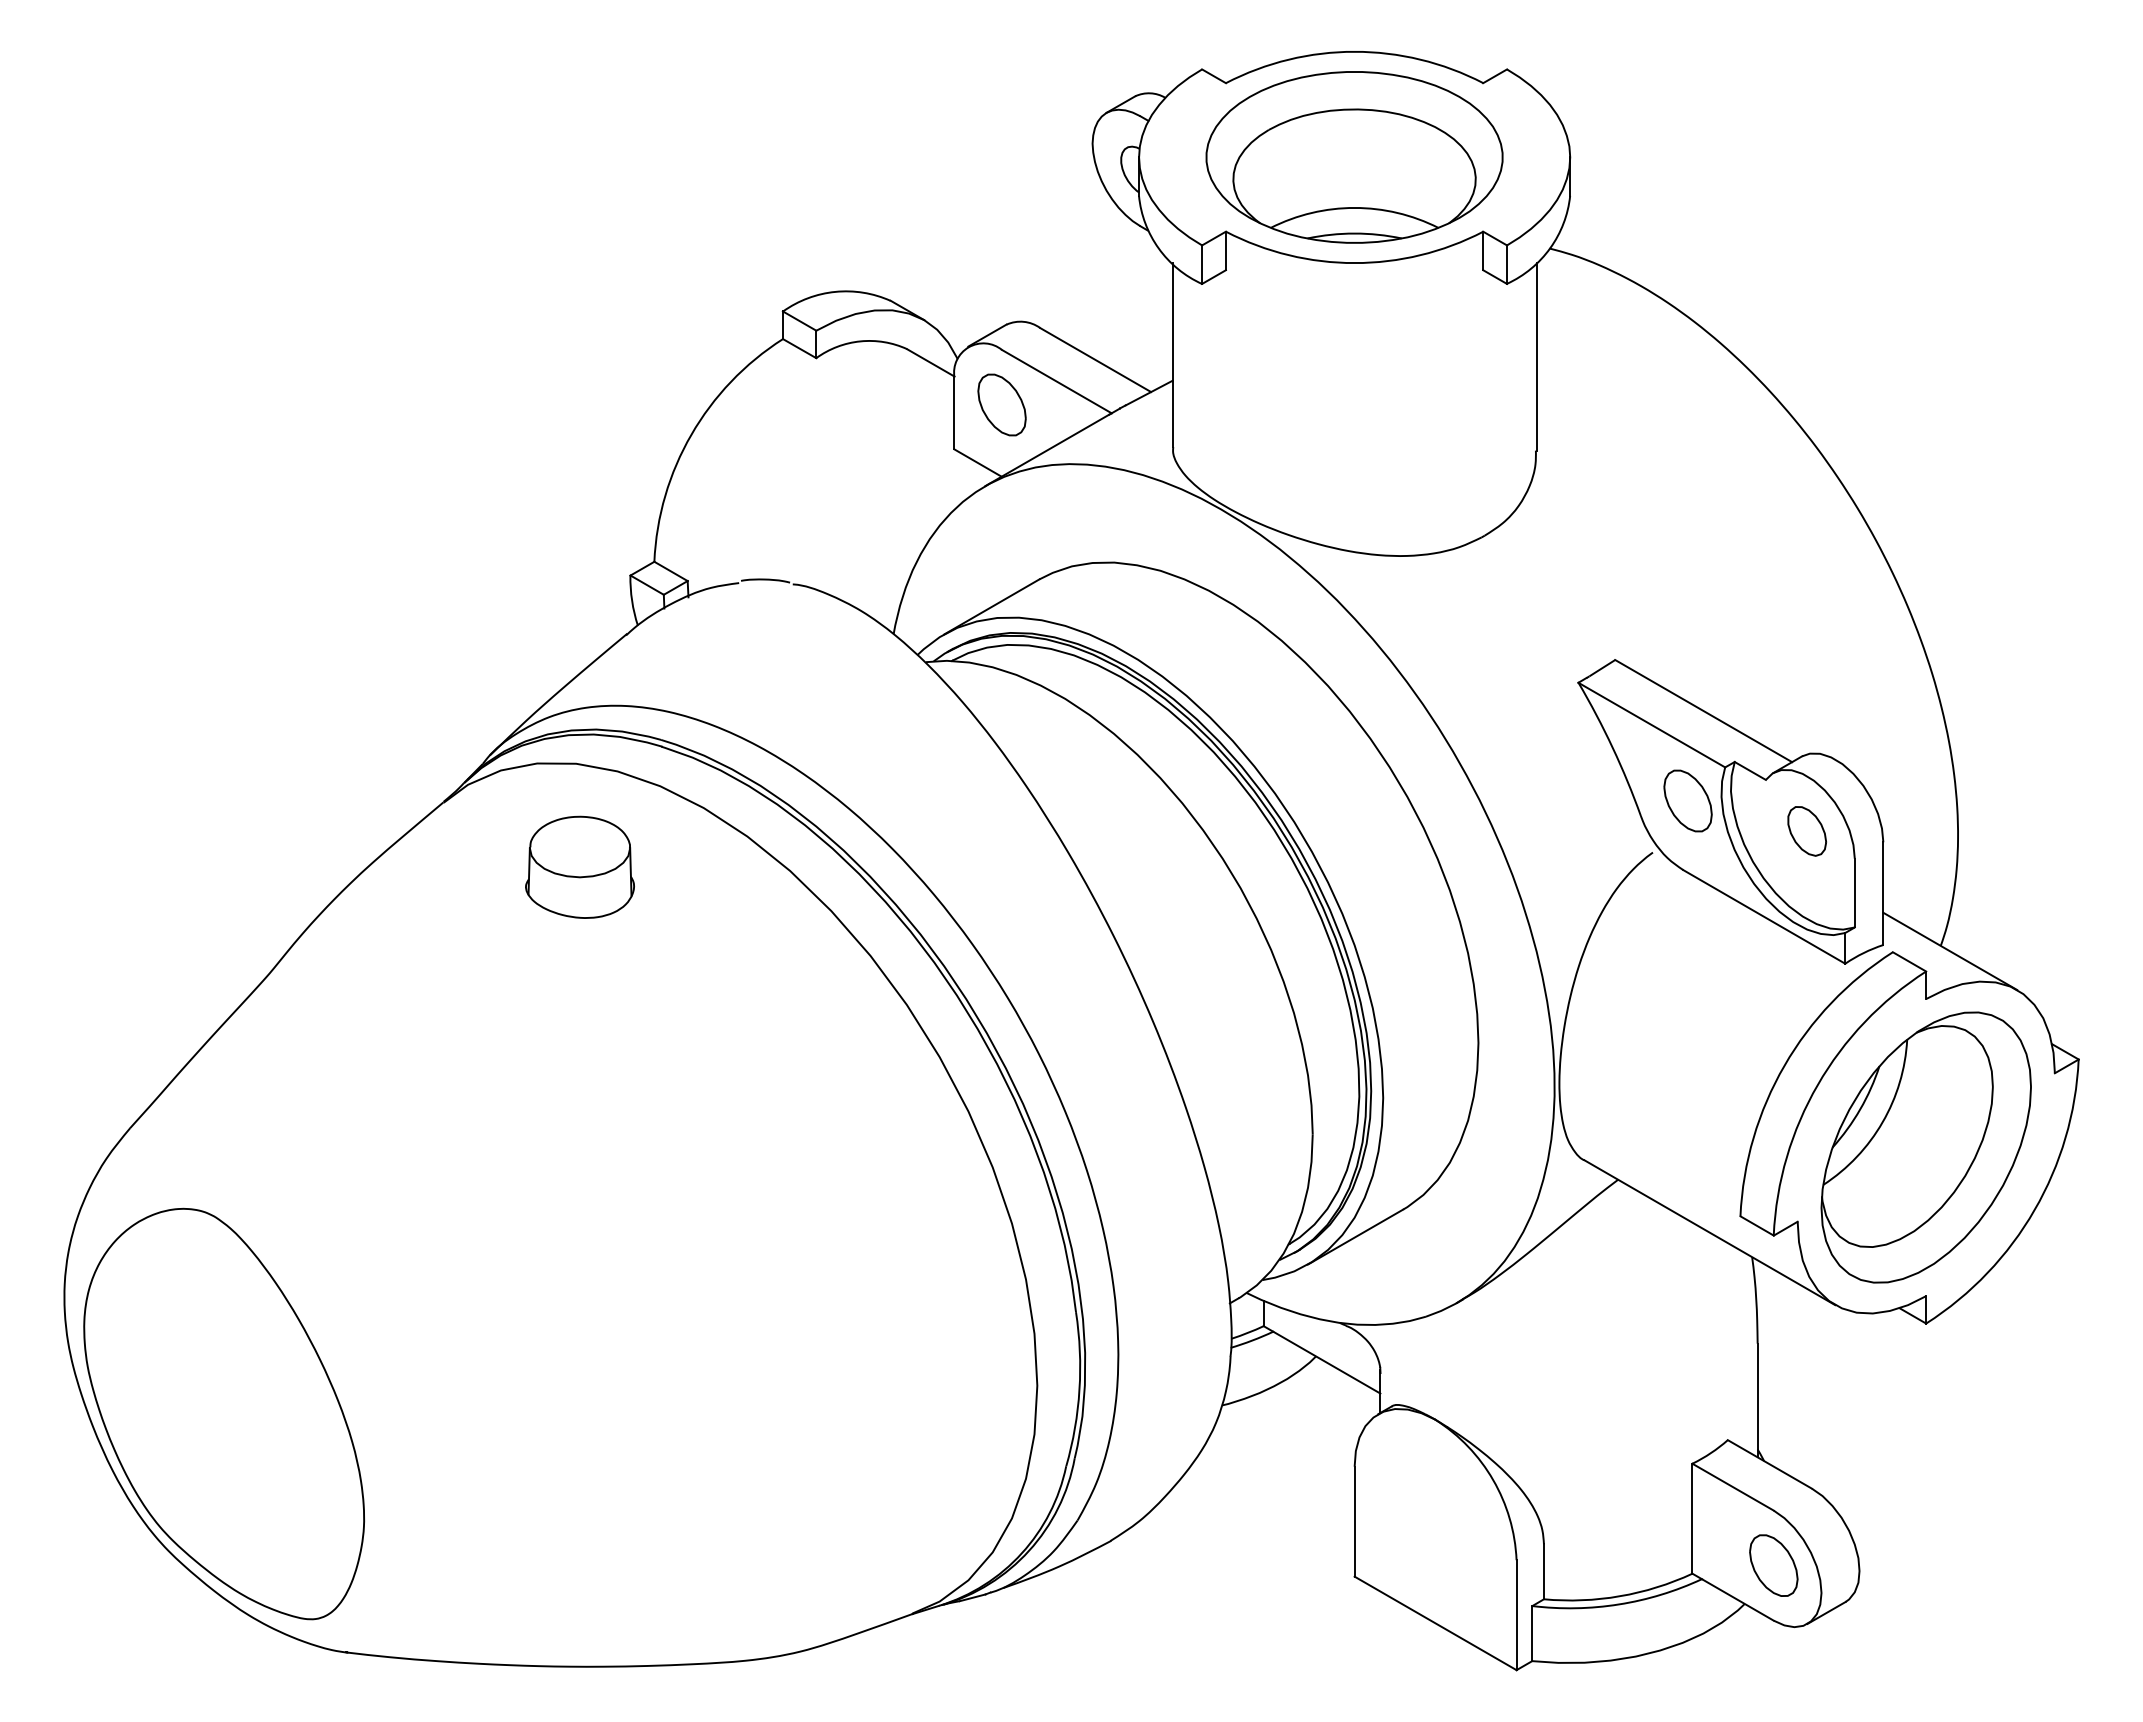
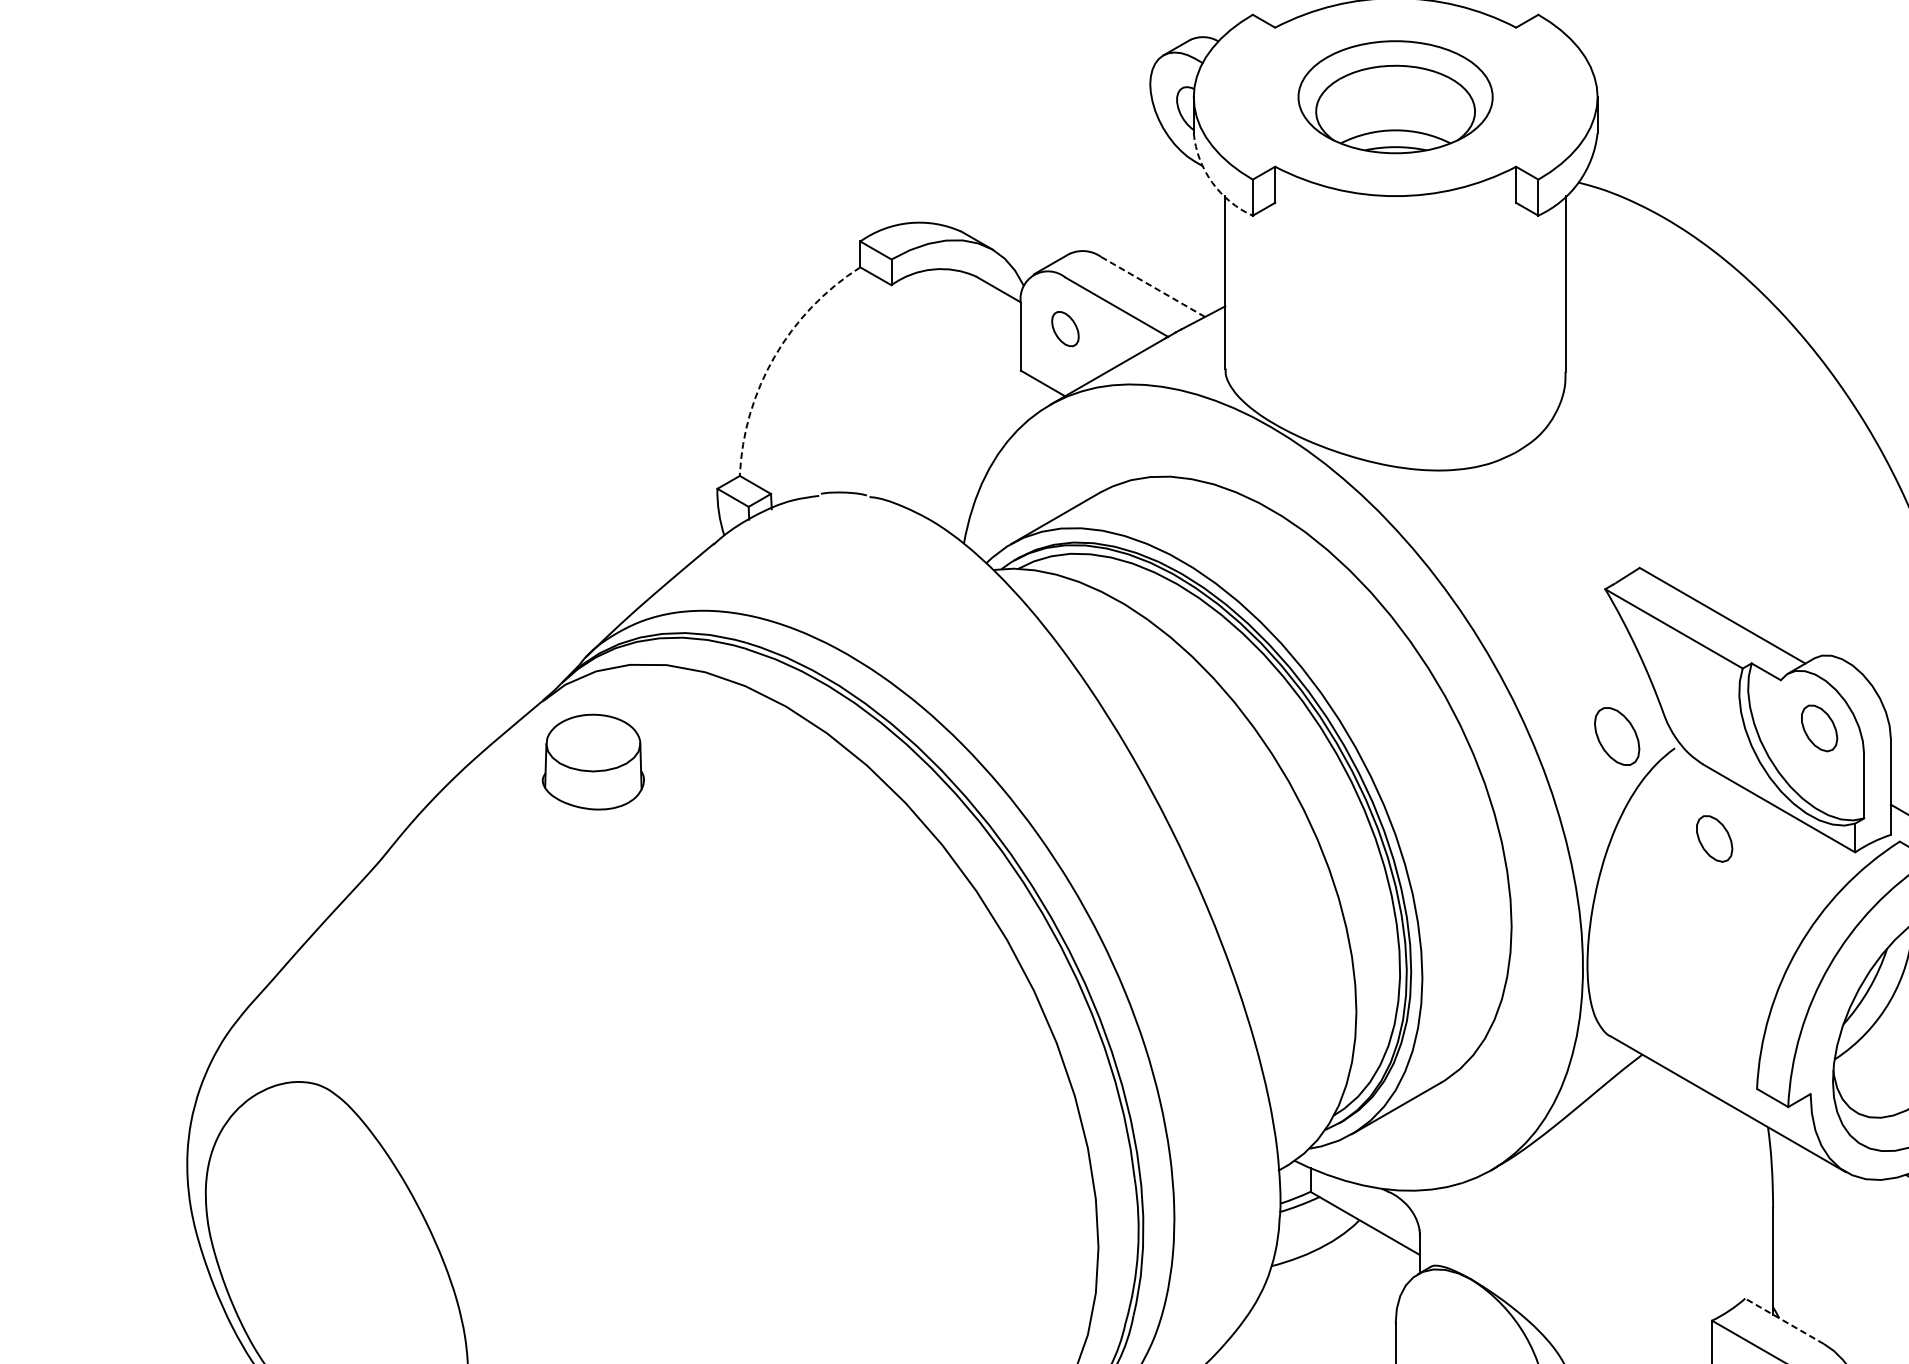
part: (1354, 157) -> (1395, 97), size x0.7
arc: (1158, 248) -> (1211, 182), solid -> dashed
line: (1095, 359) -> (1152, 286), solid -> dashed
part: (1001, 404) -> (1064, 328), size x0.6
arc: (691, 434) -> (774, 356), solid -> dashed
part: (1687, 800) -> (1616, 736), moved
part: (579, 866) -> (592, 761), moved
part: (1694, 949) -> (1714, 839), added
line: (1769, 1464) -> (1784, 1321), solid -> dashed

